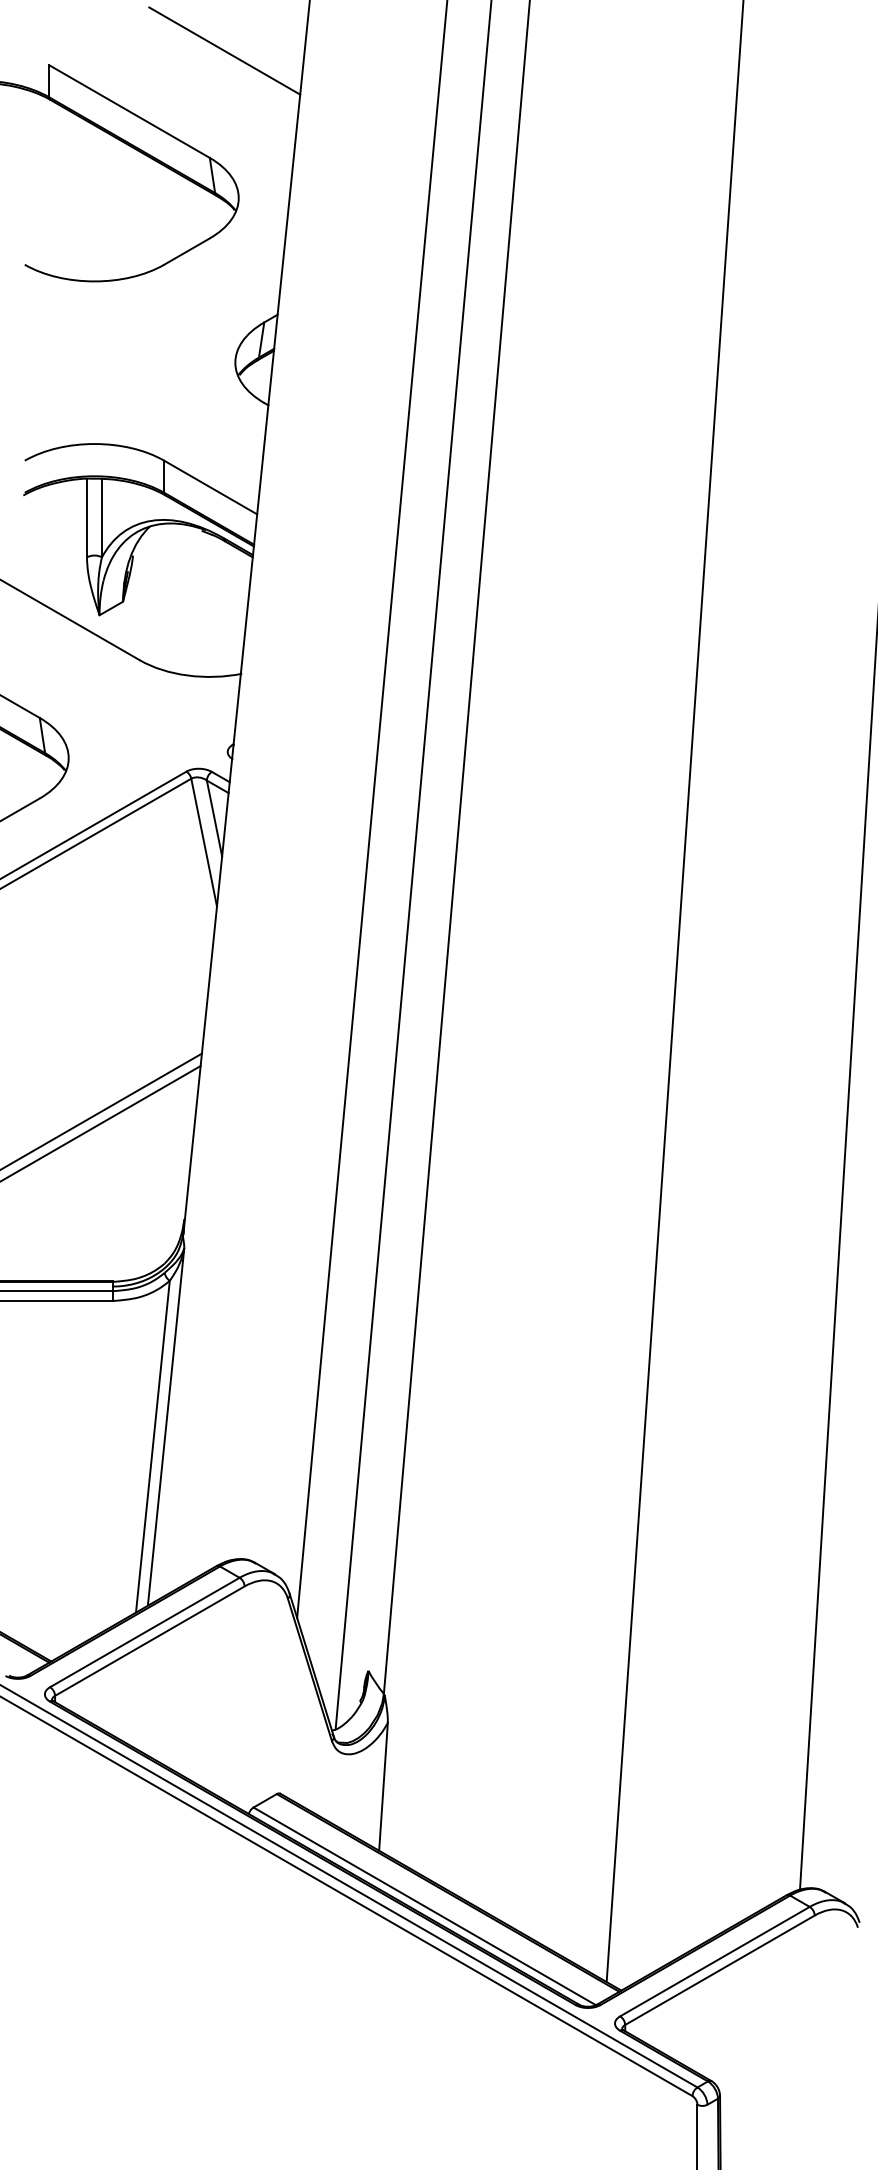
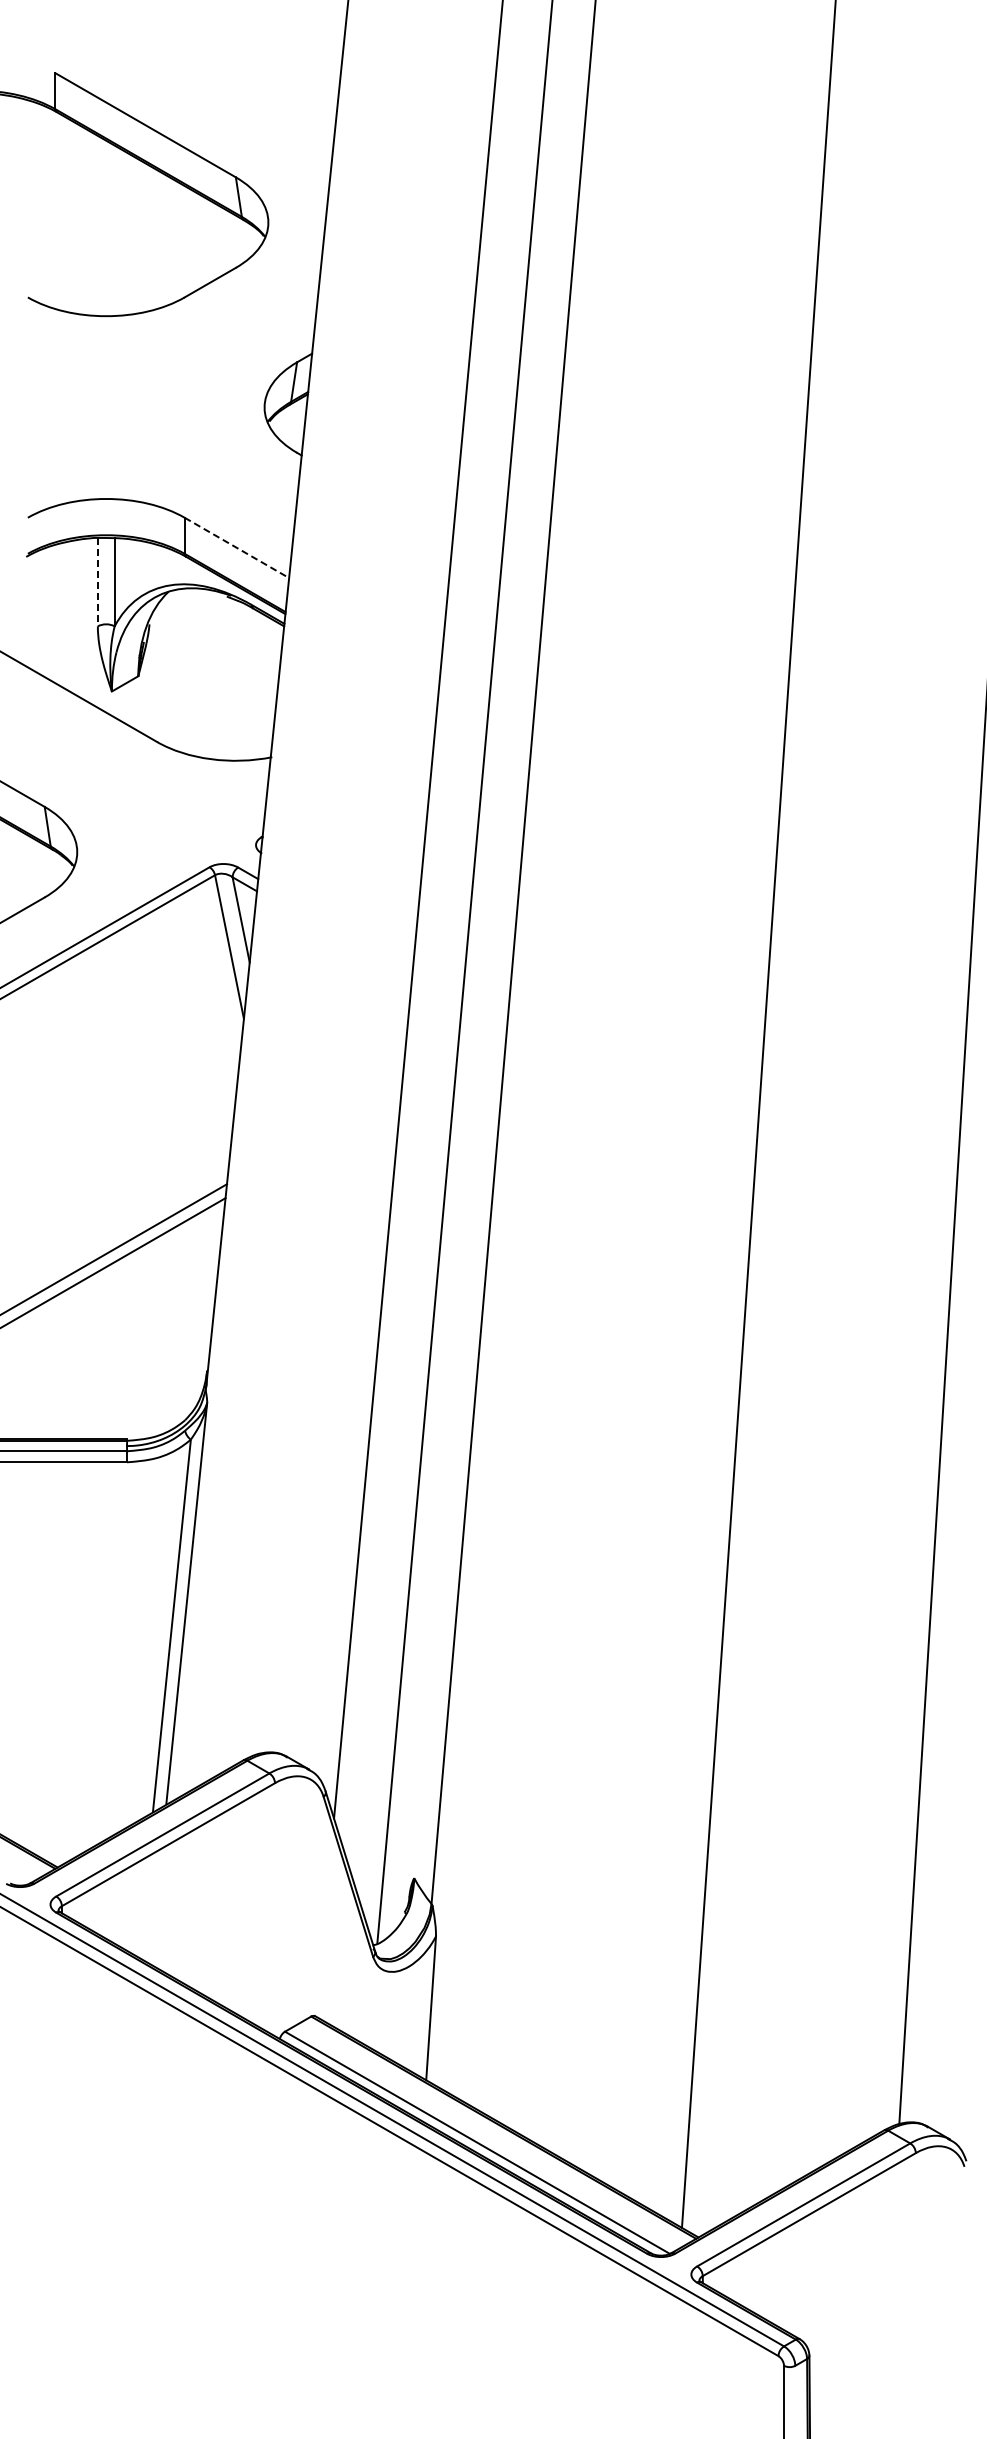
line: (224, 51) -> (252, 57), removed
line: (211, 488) -> (237, 548), solid -> dashed
line: (86, 518) -> (97, 582), solid -> dashed

